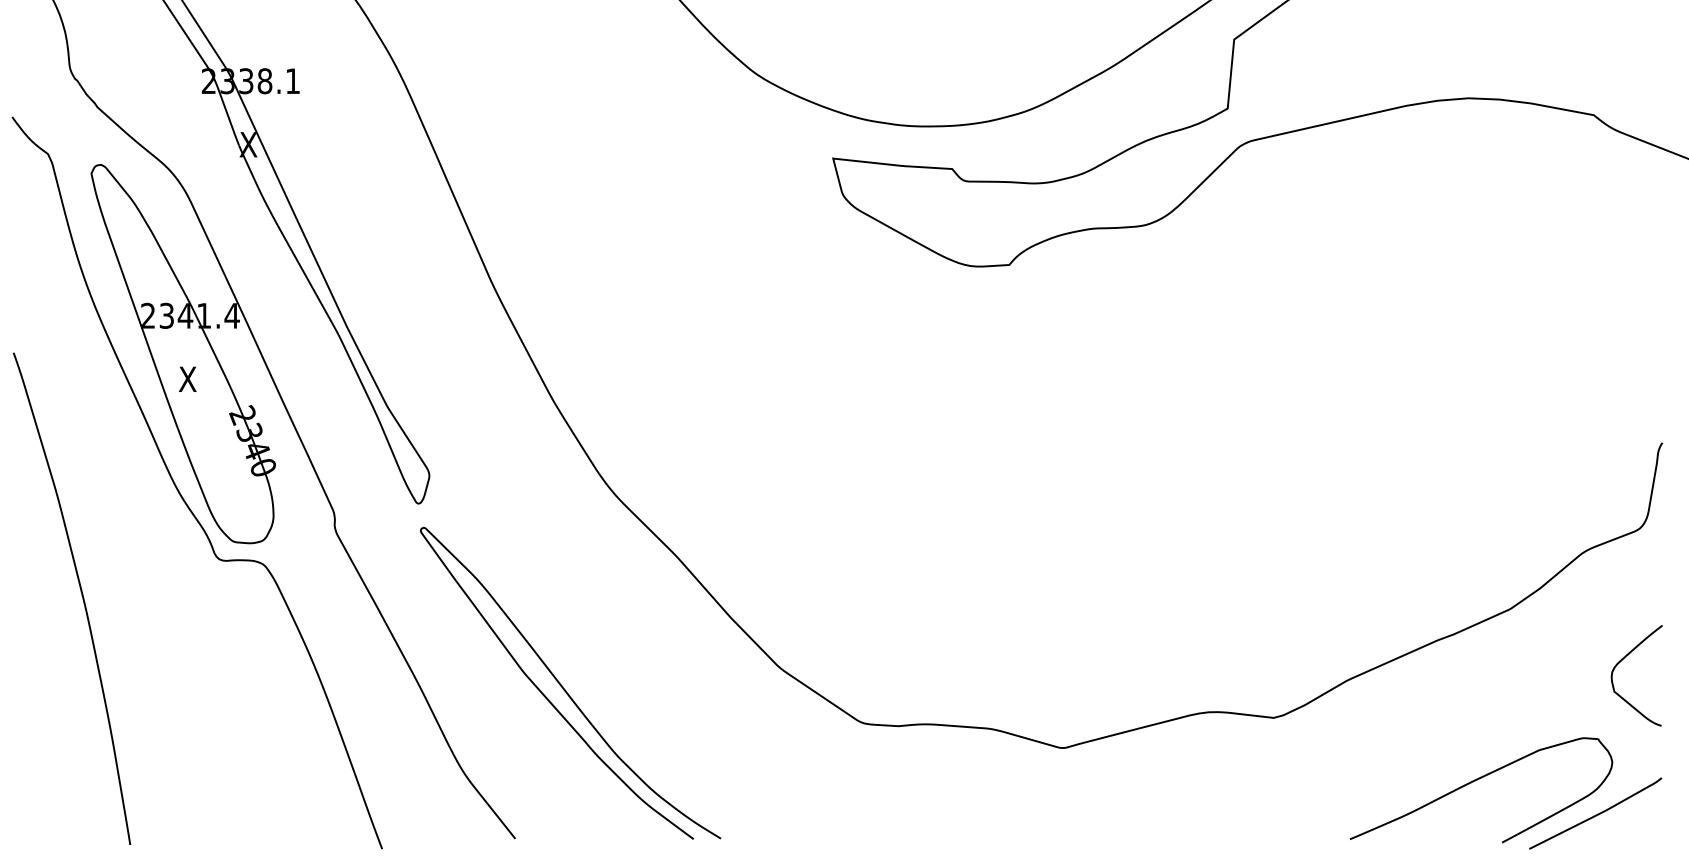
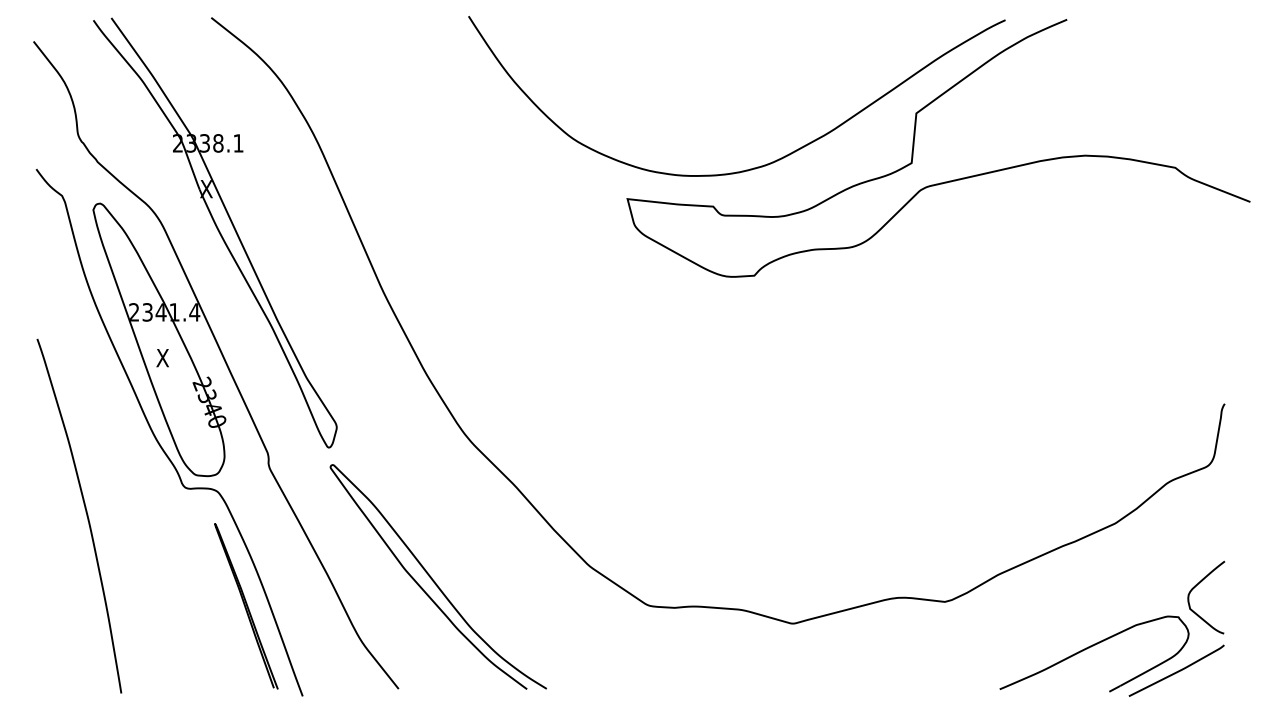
curve: (1623, 660) -> (1196, 586), moved
part: (304, 724) -> (246, 606), added

